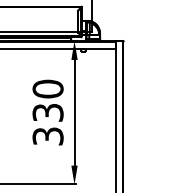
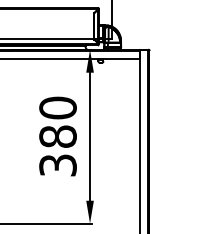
text: (47, 112) -> (57, 136), 330 -> 380

